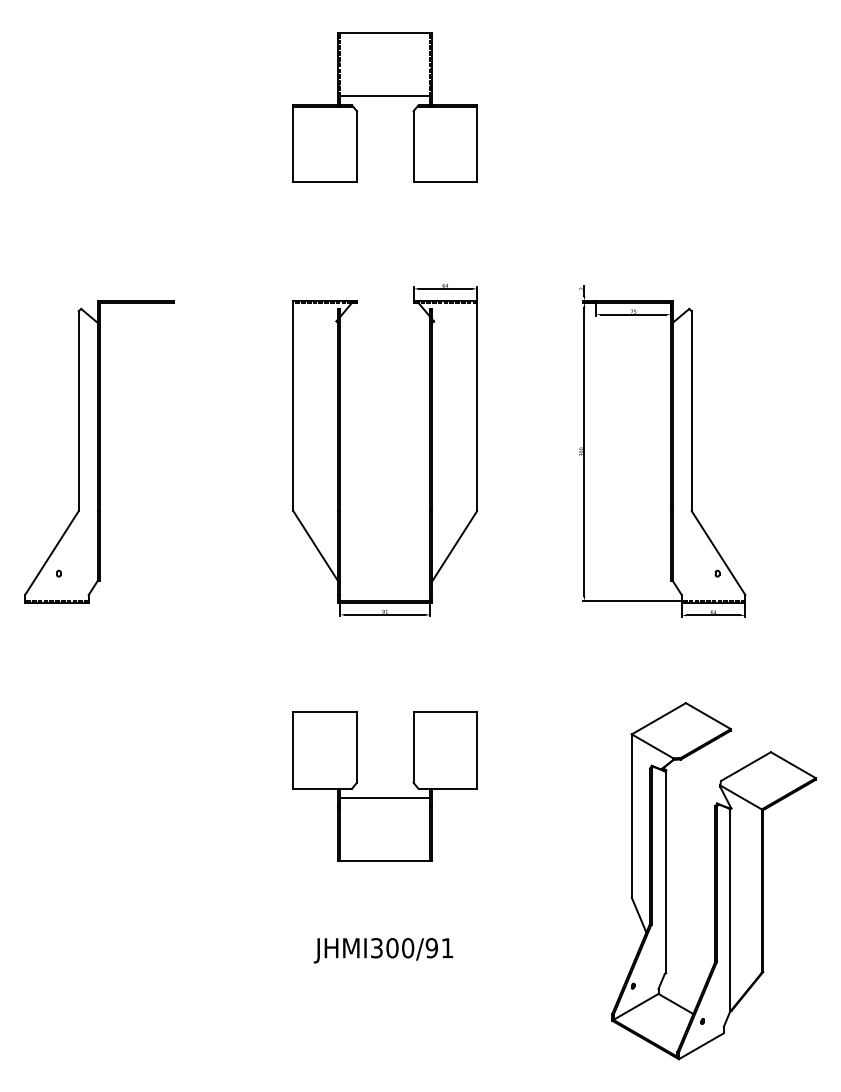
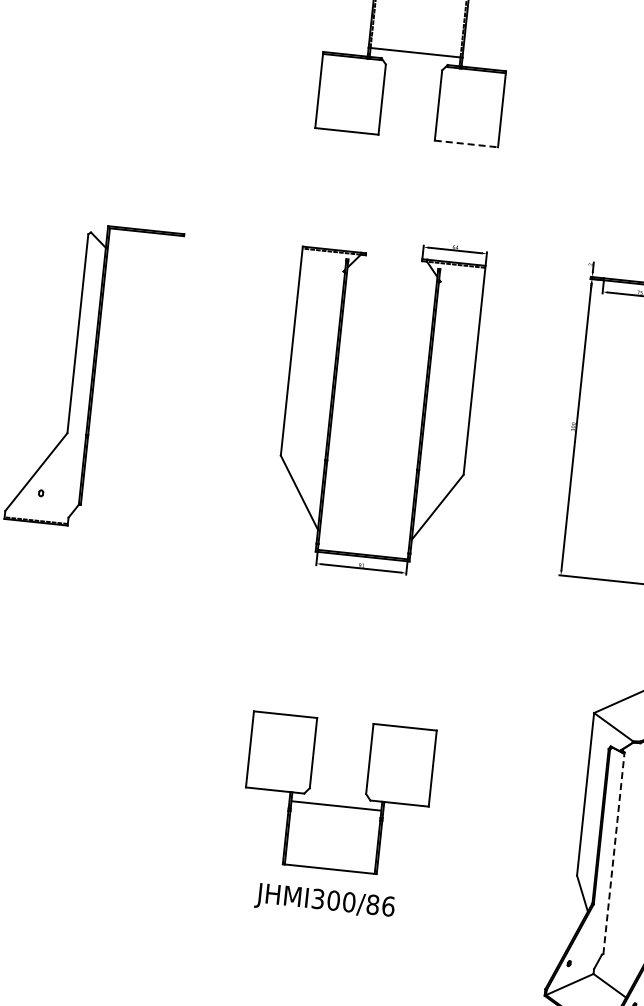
line: (445, 181) -> (466, 143), solid -> dashed
part: (384, 797) -> (335, 805), moved
line: (666, 871) -> (614, 853), solid -> dashed
text: (439, 948) -> (380, 905), JHMI300/91 -> JHMI300/86

